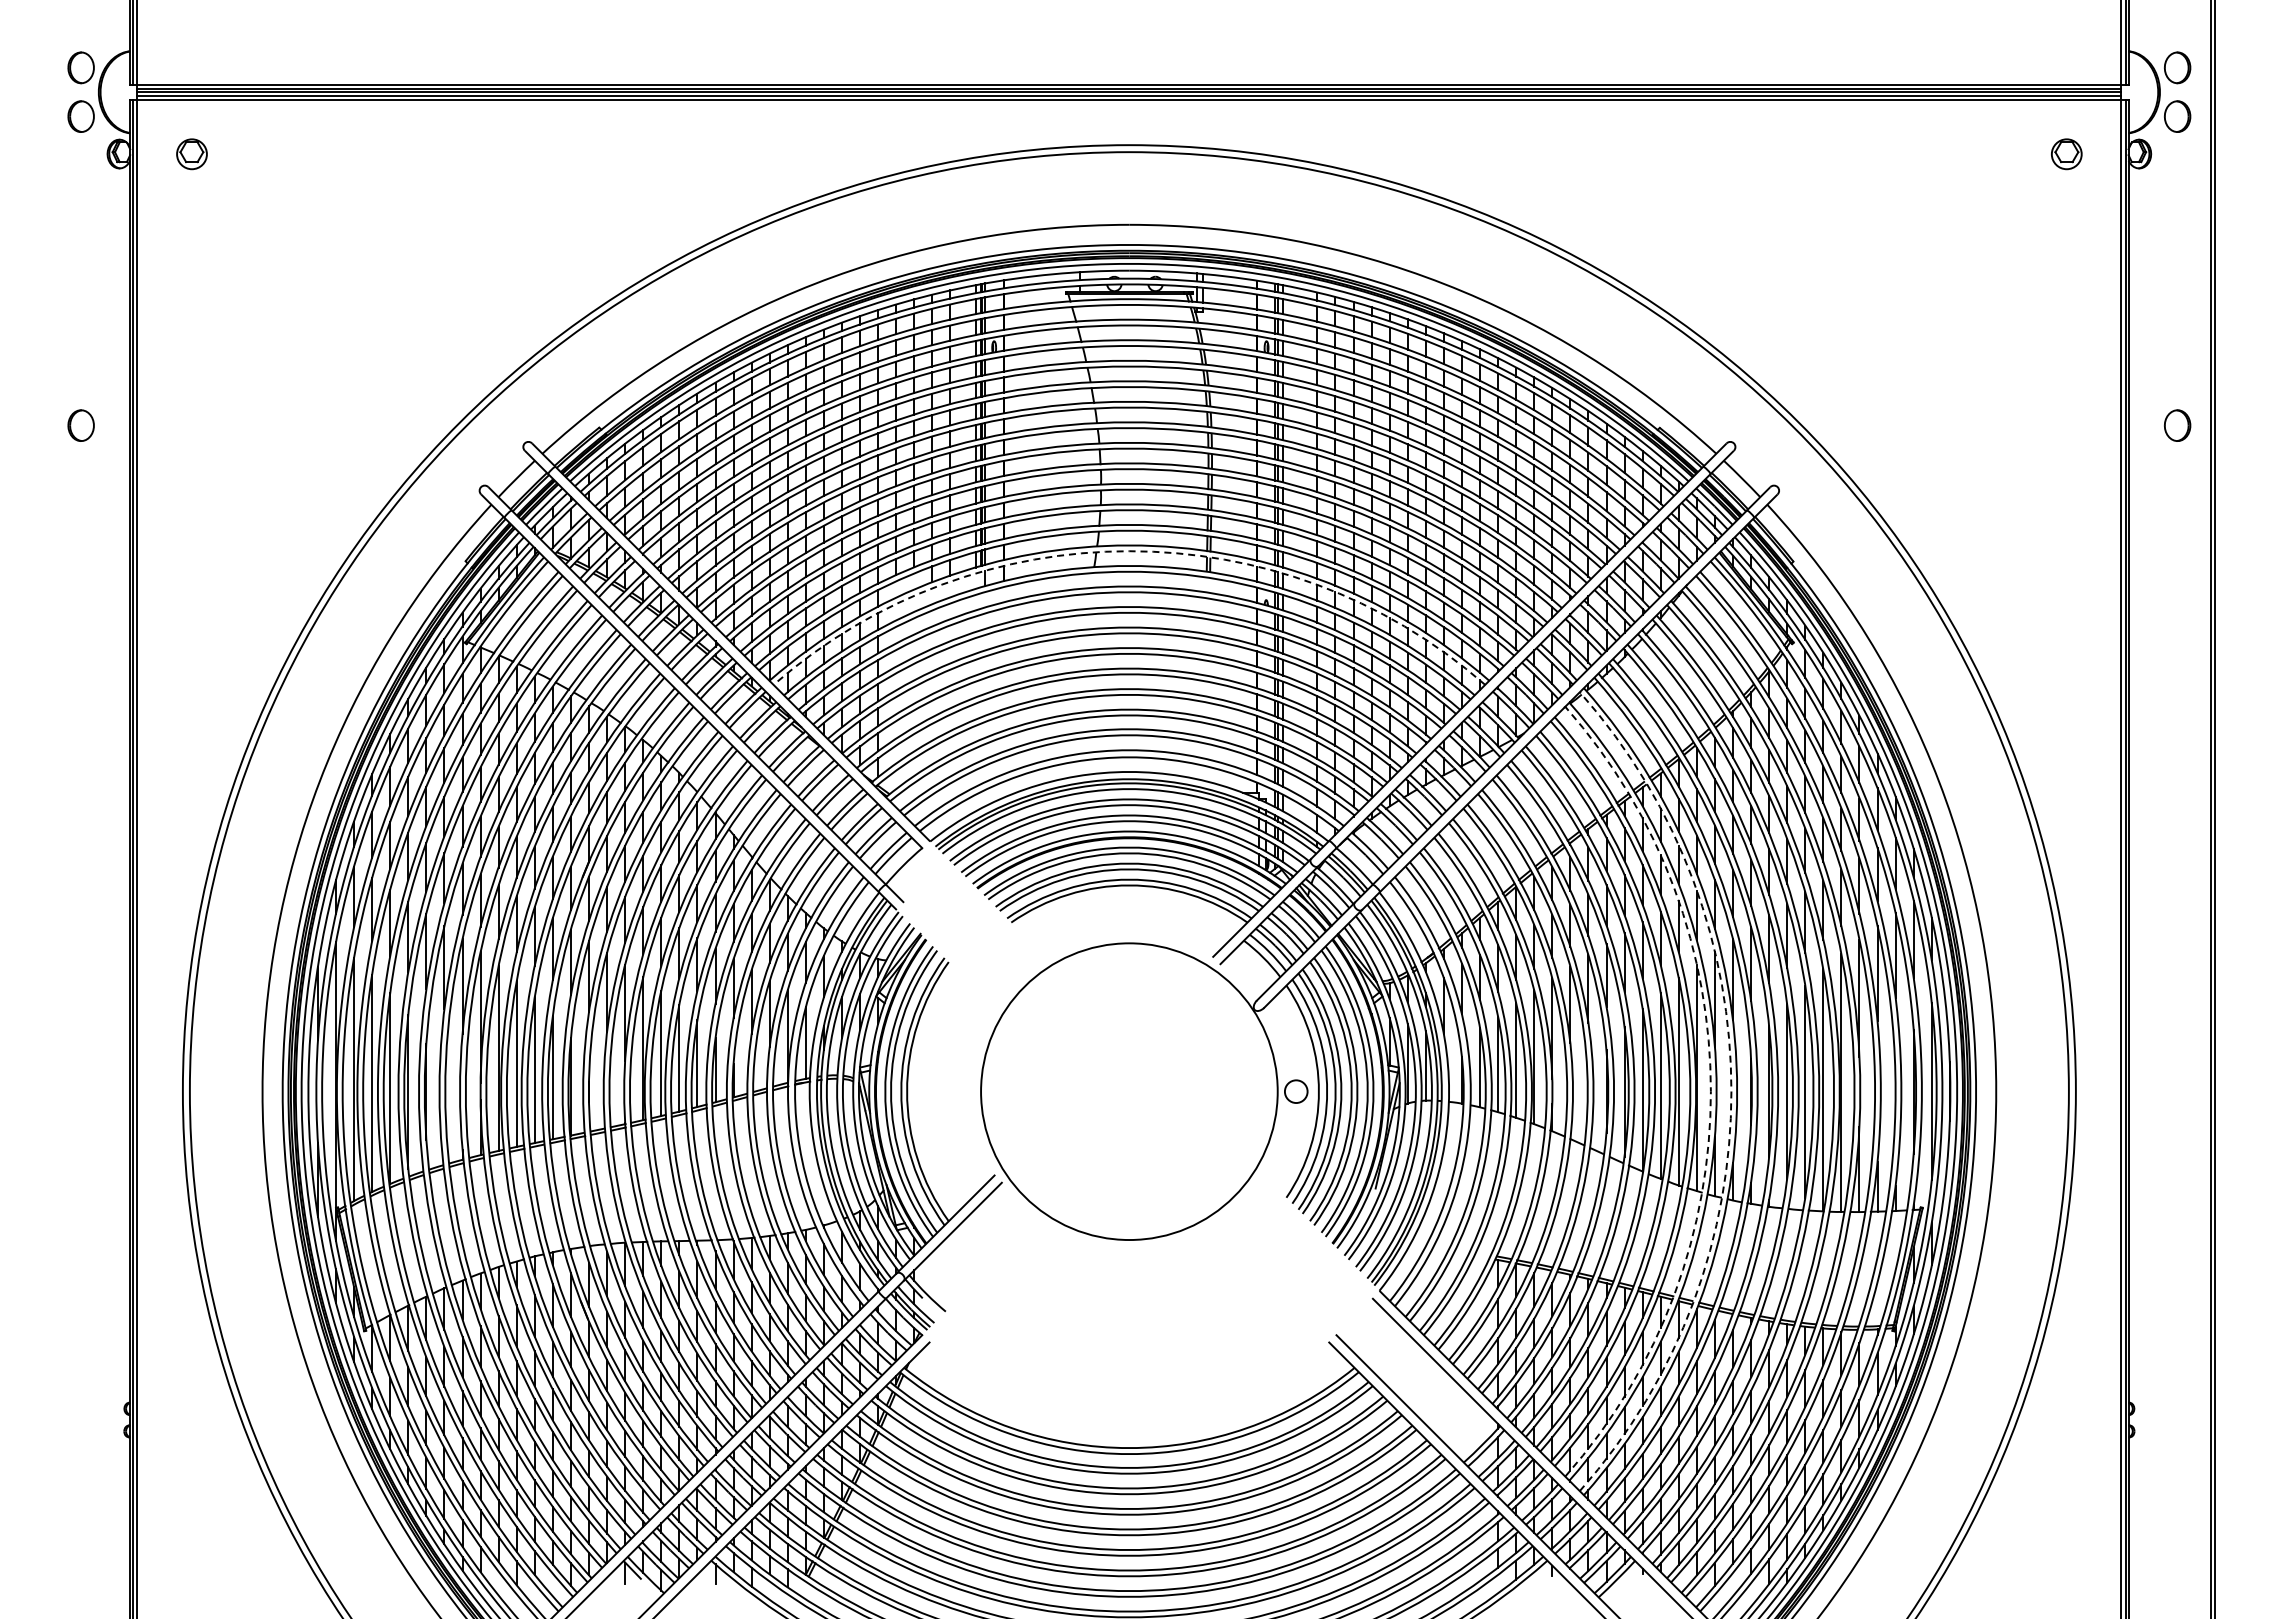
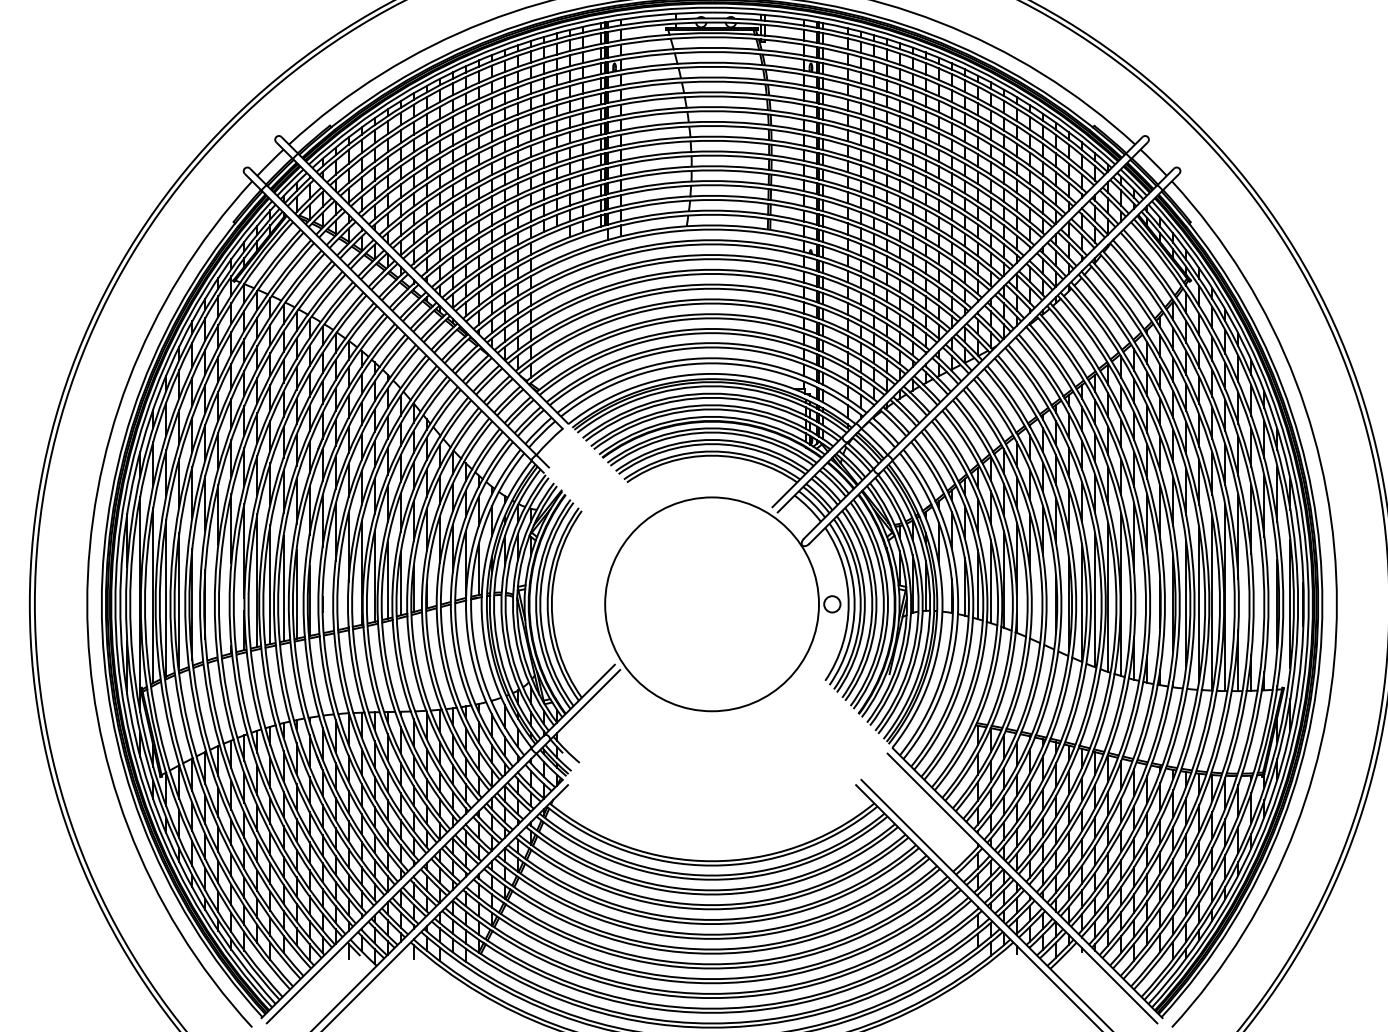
arc: (1129, 551) -> (712, 214), dashed -> solid
arc: (1710, 1091) -> (1130, 604), dashed -> solid
arc: (1731, 1091) -> (1146, 604), dashed -> solid

